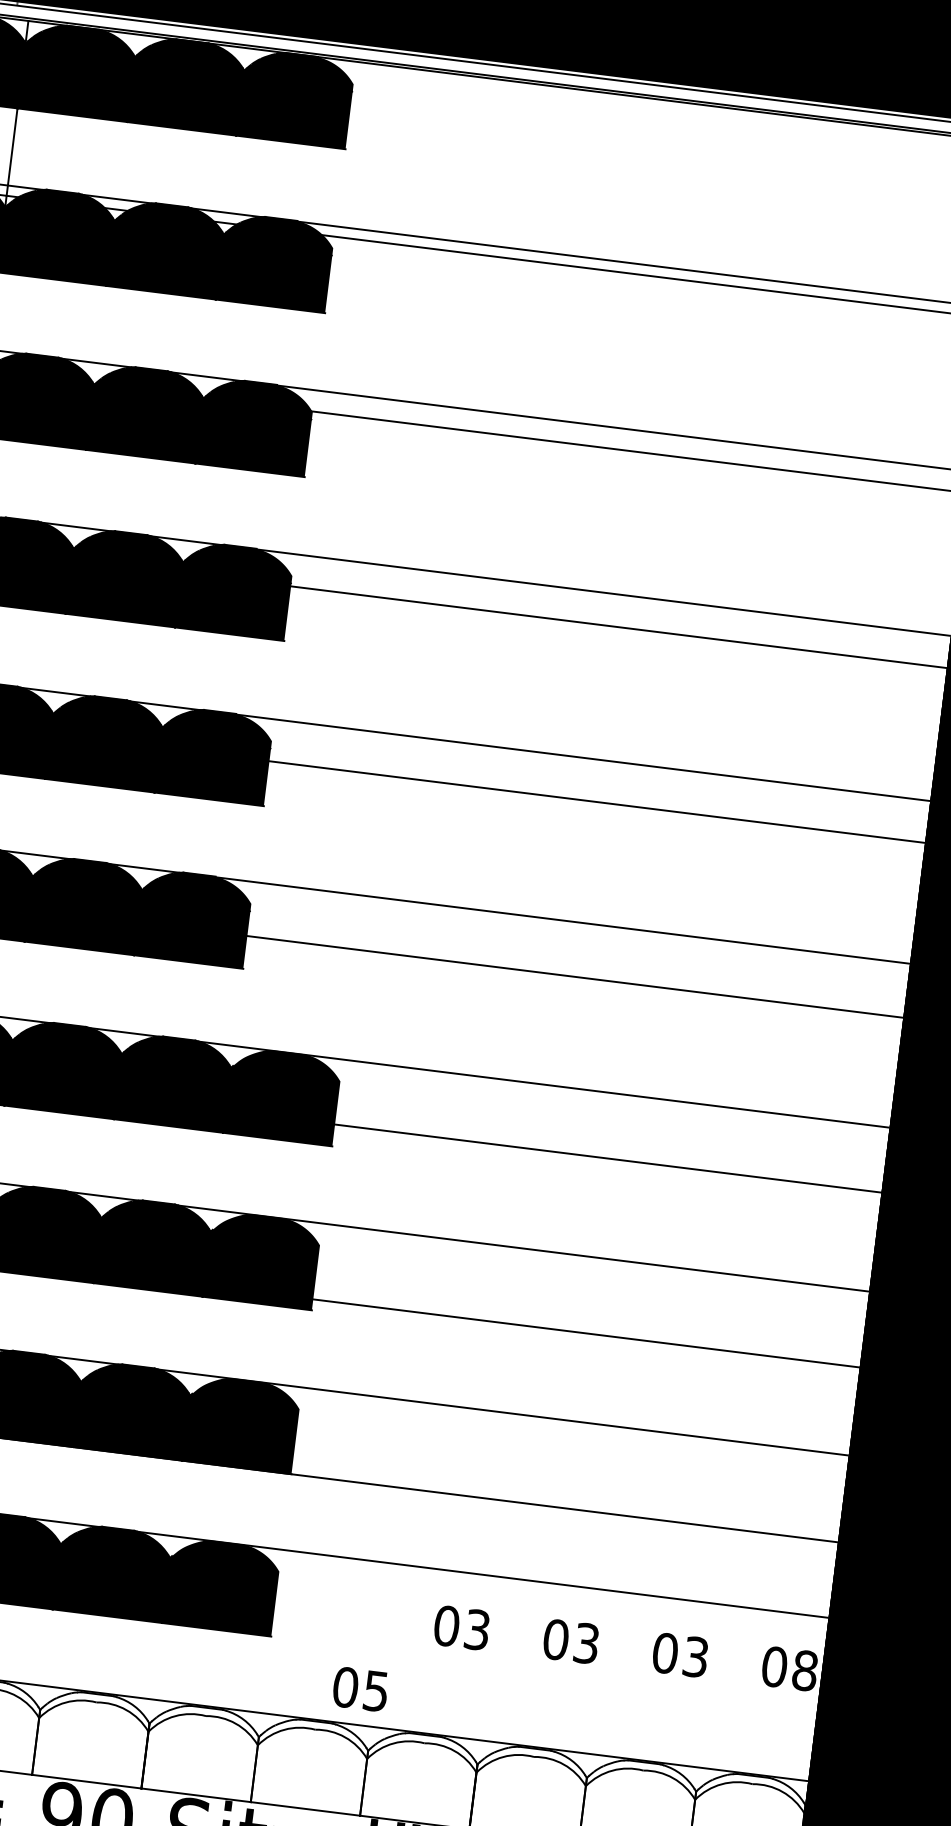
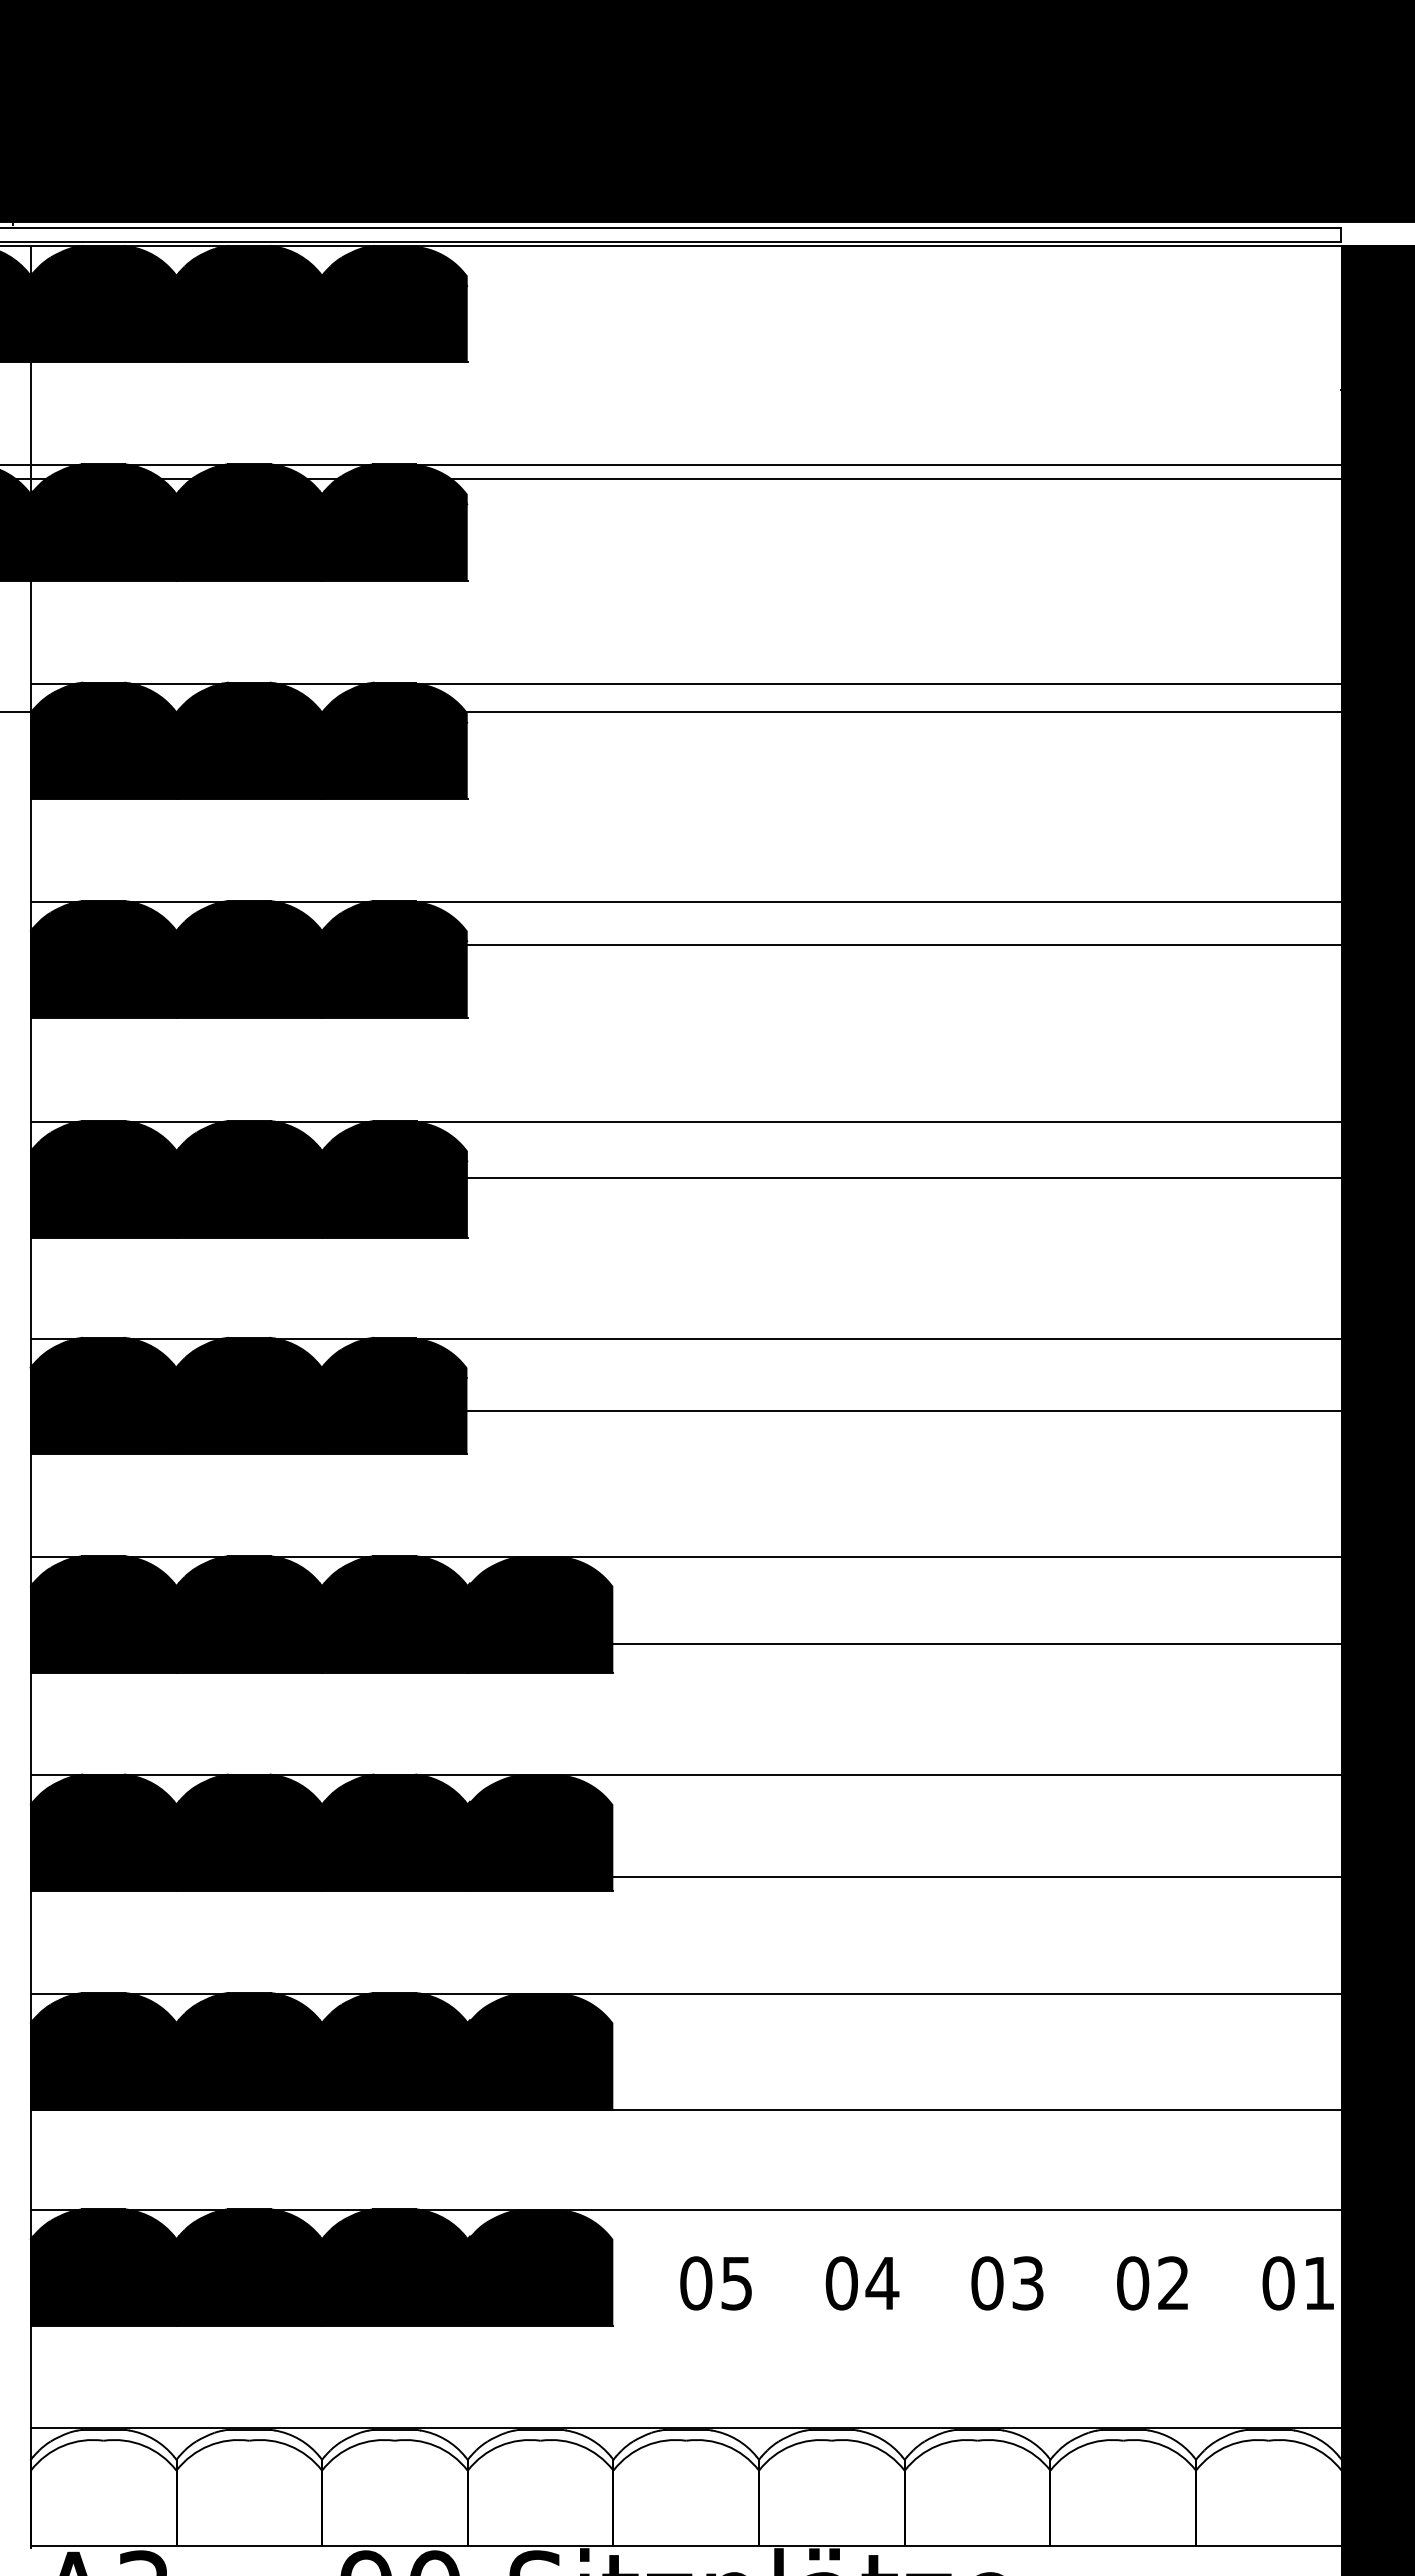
text: (477, 1630) -> (882, 2283), 03 -> 04
text: (695, 1657) -> (1173, 2283), 03 -> 02
text: (805, 1670) -> (1319, 2283), 08 -> 01
text: (360, 1689) -> (715, 2283), moved

